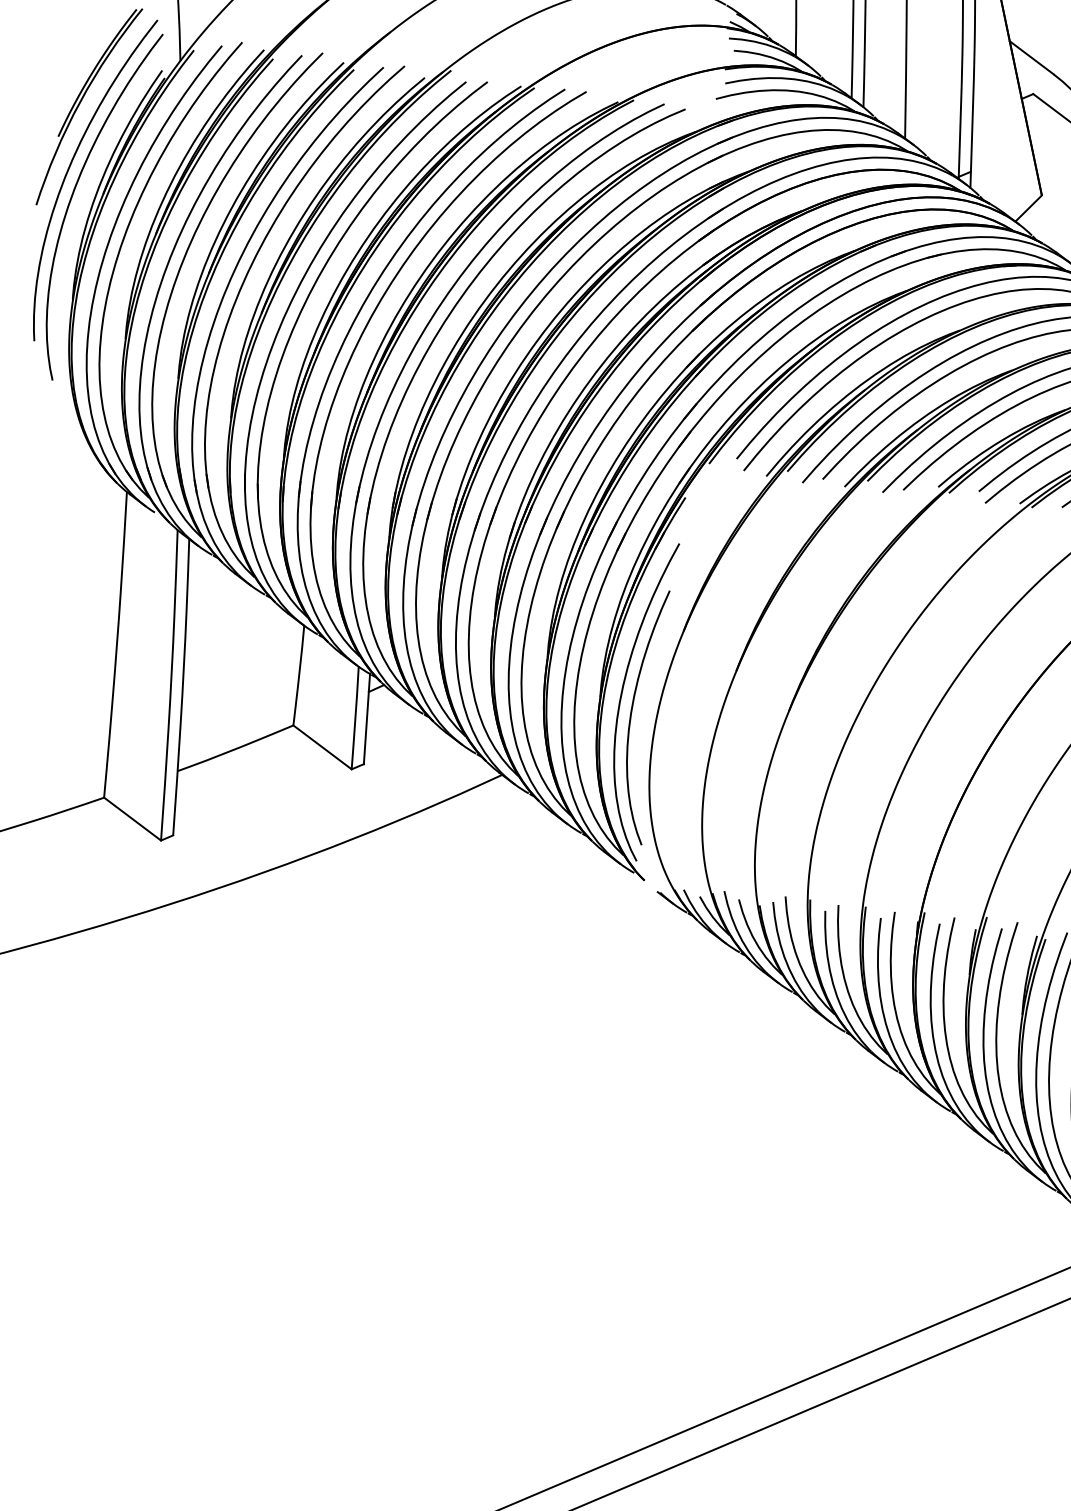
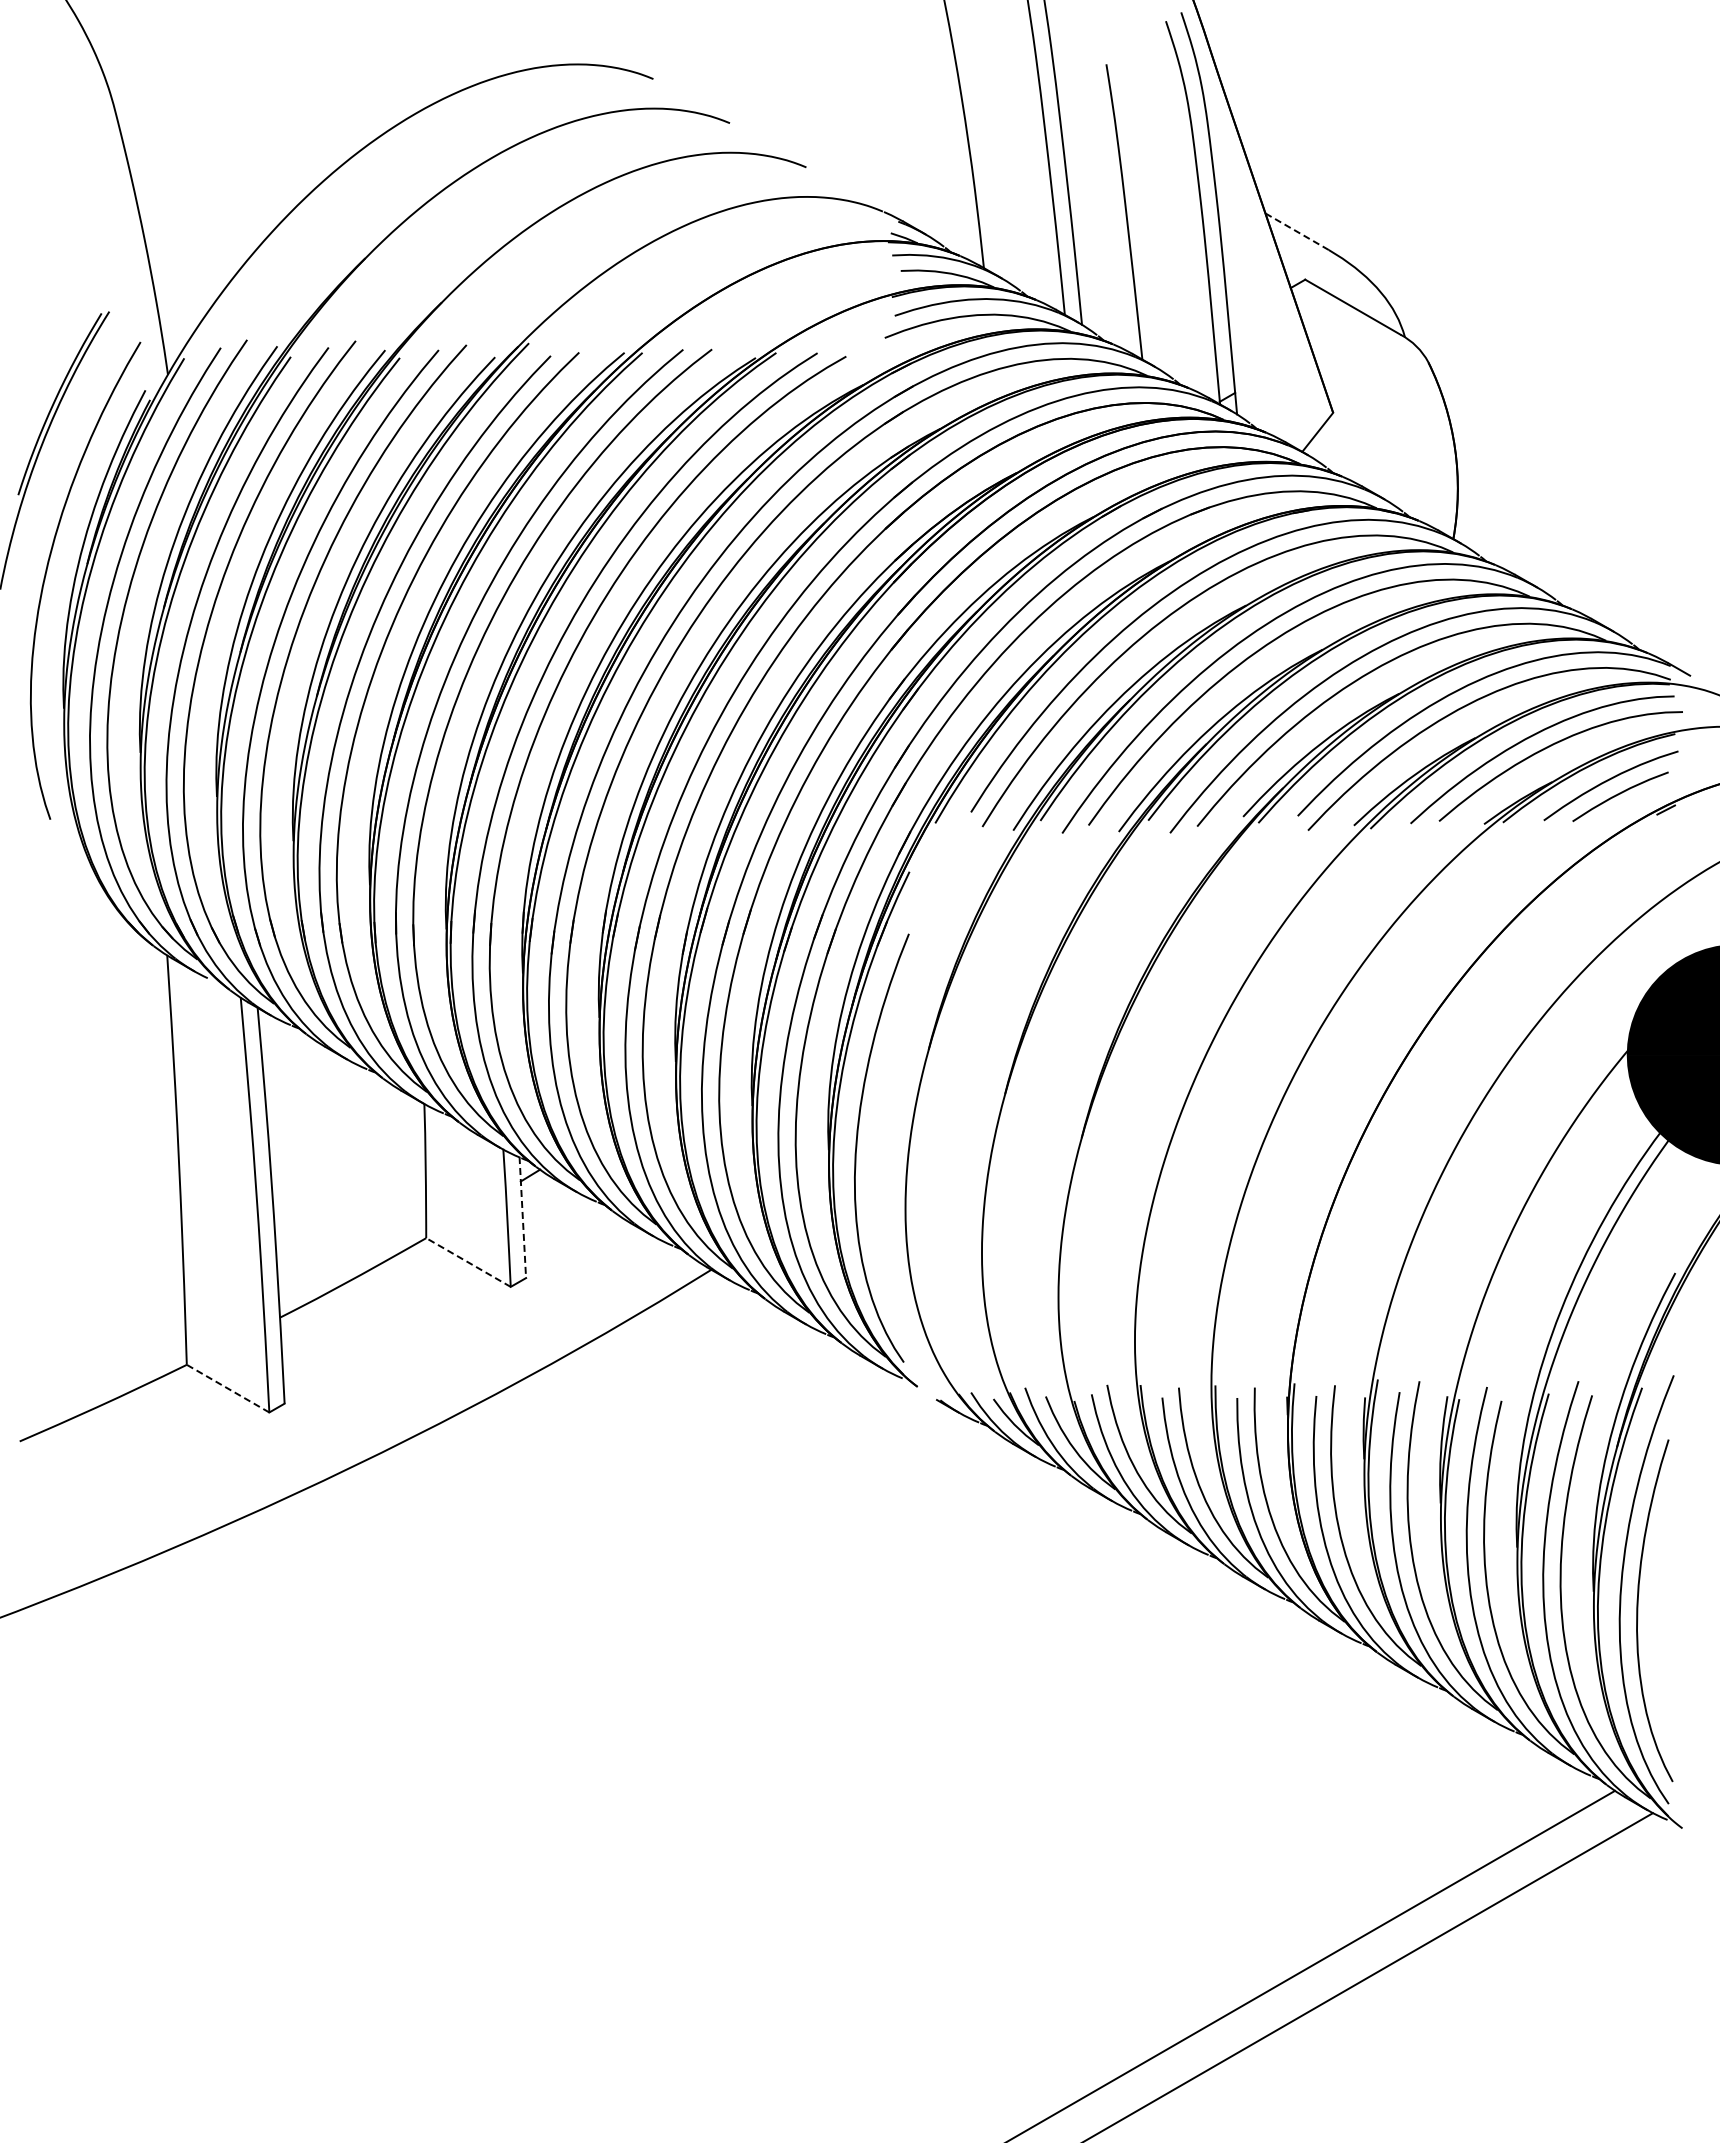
line: (1031, 57) -> (1297, 231), solid -> dashed
curve: (69, 169) -> (38, 536), removed
curve: (631, 714) -> (873, 1168), removed
line: (366, 718) -> (522, 1217), solid -> dashed
line: (322, 747) -> (468, 1262), solid -> dashed
line: (132, 819) -> (228, 1388), solid -> dashed

